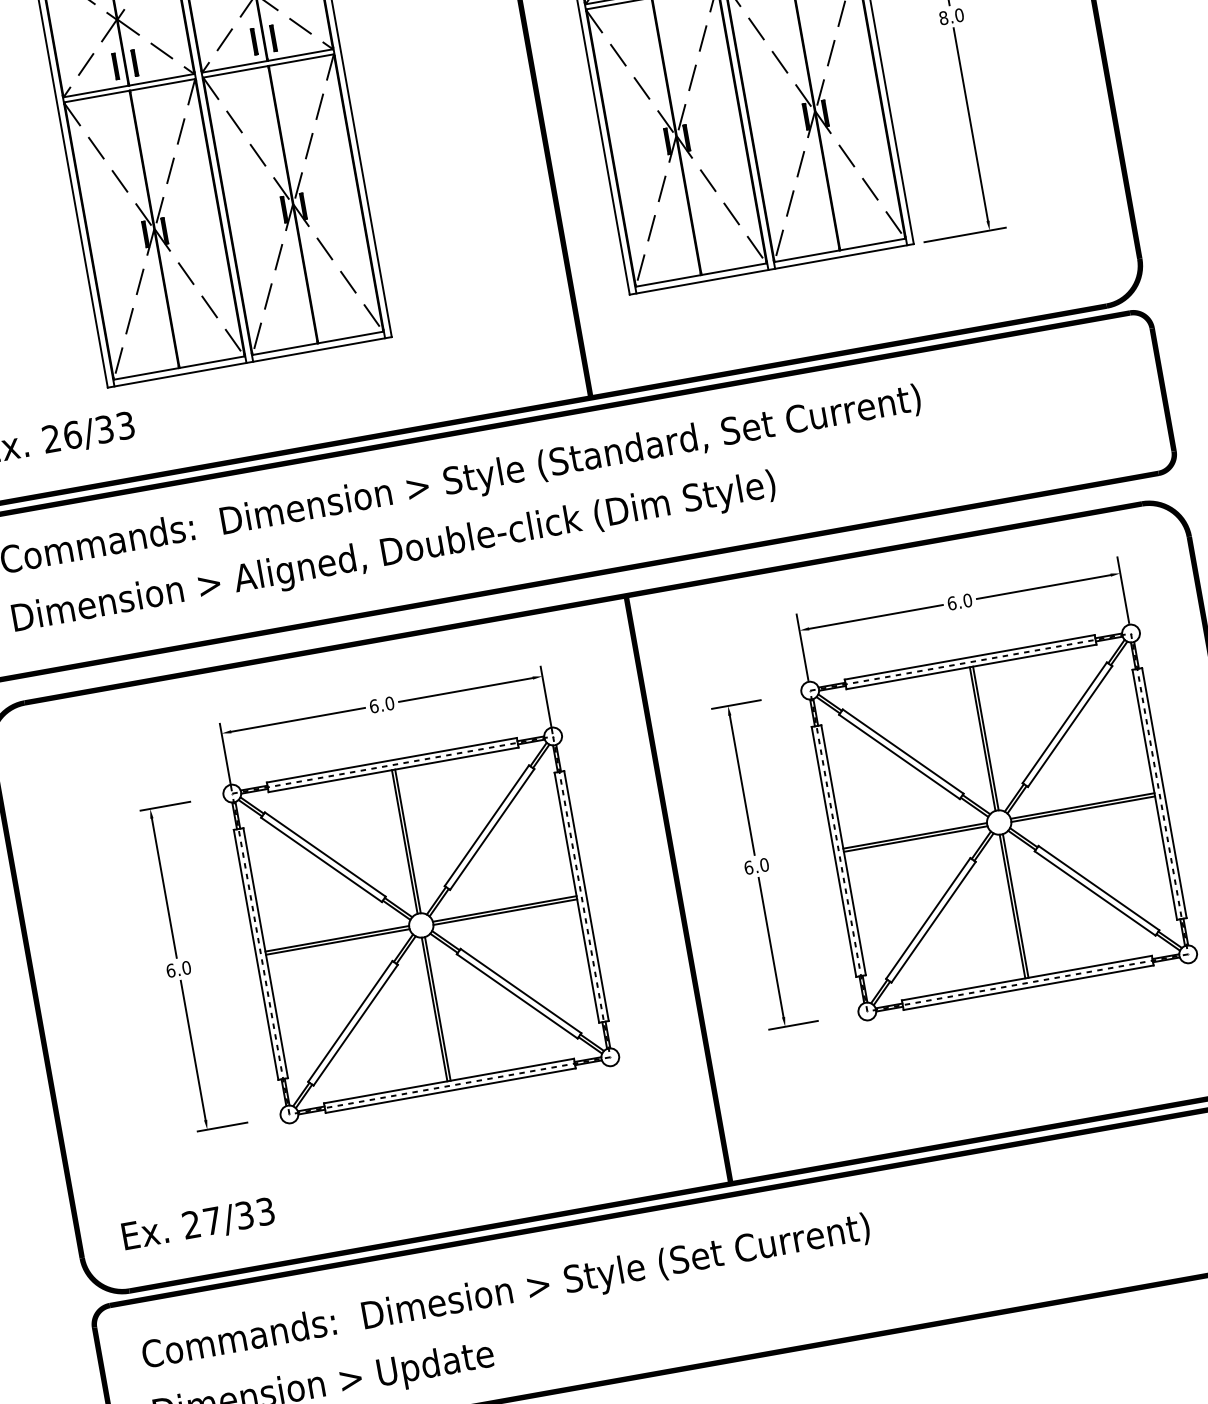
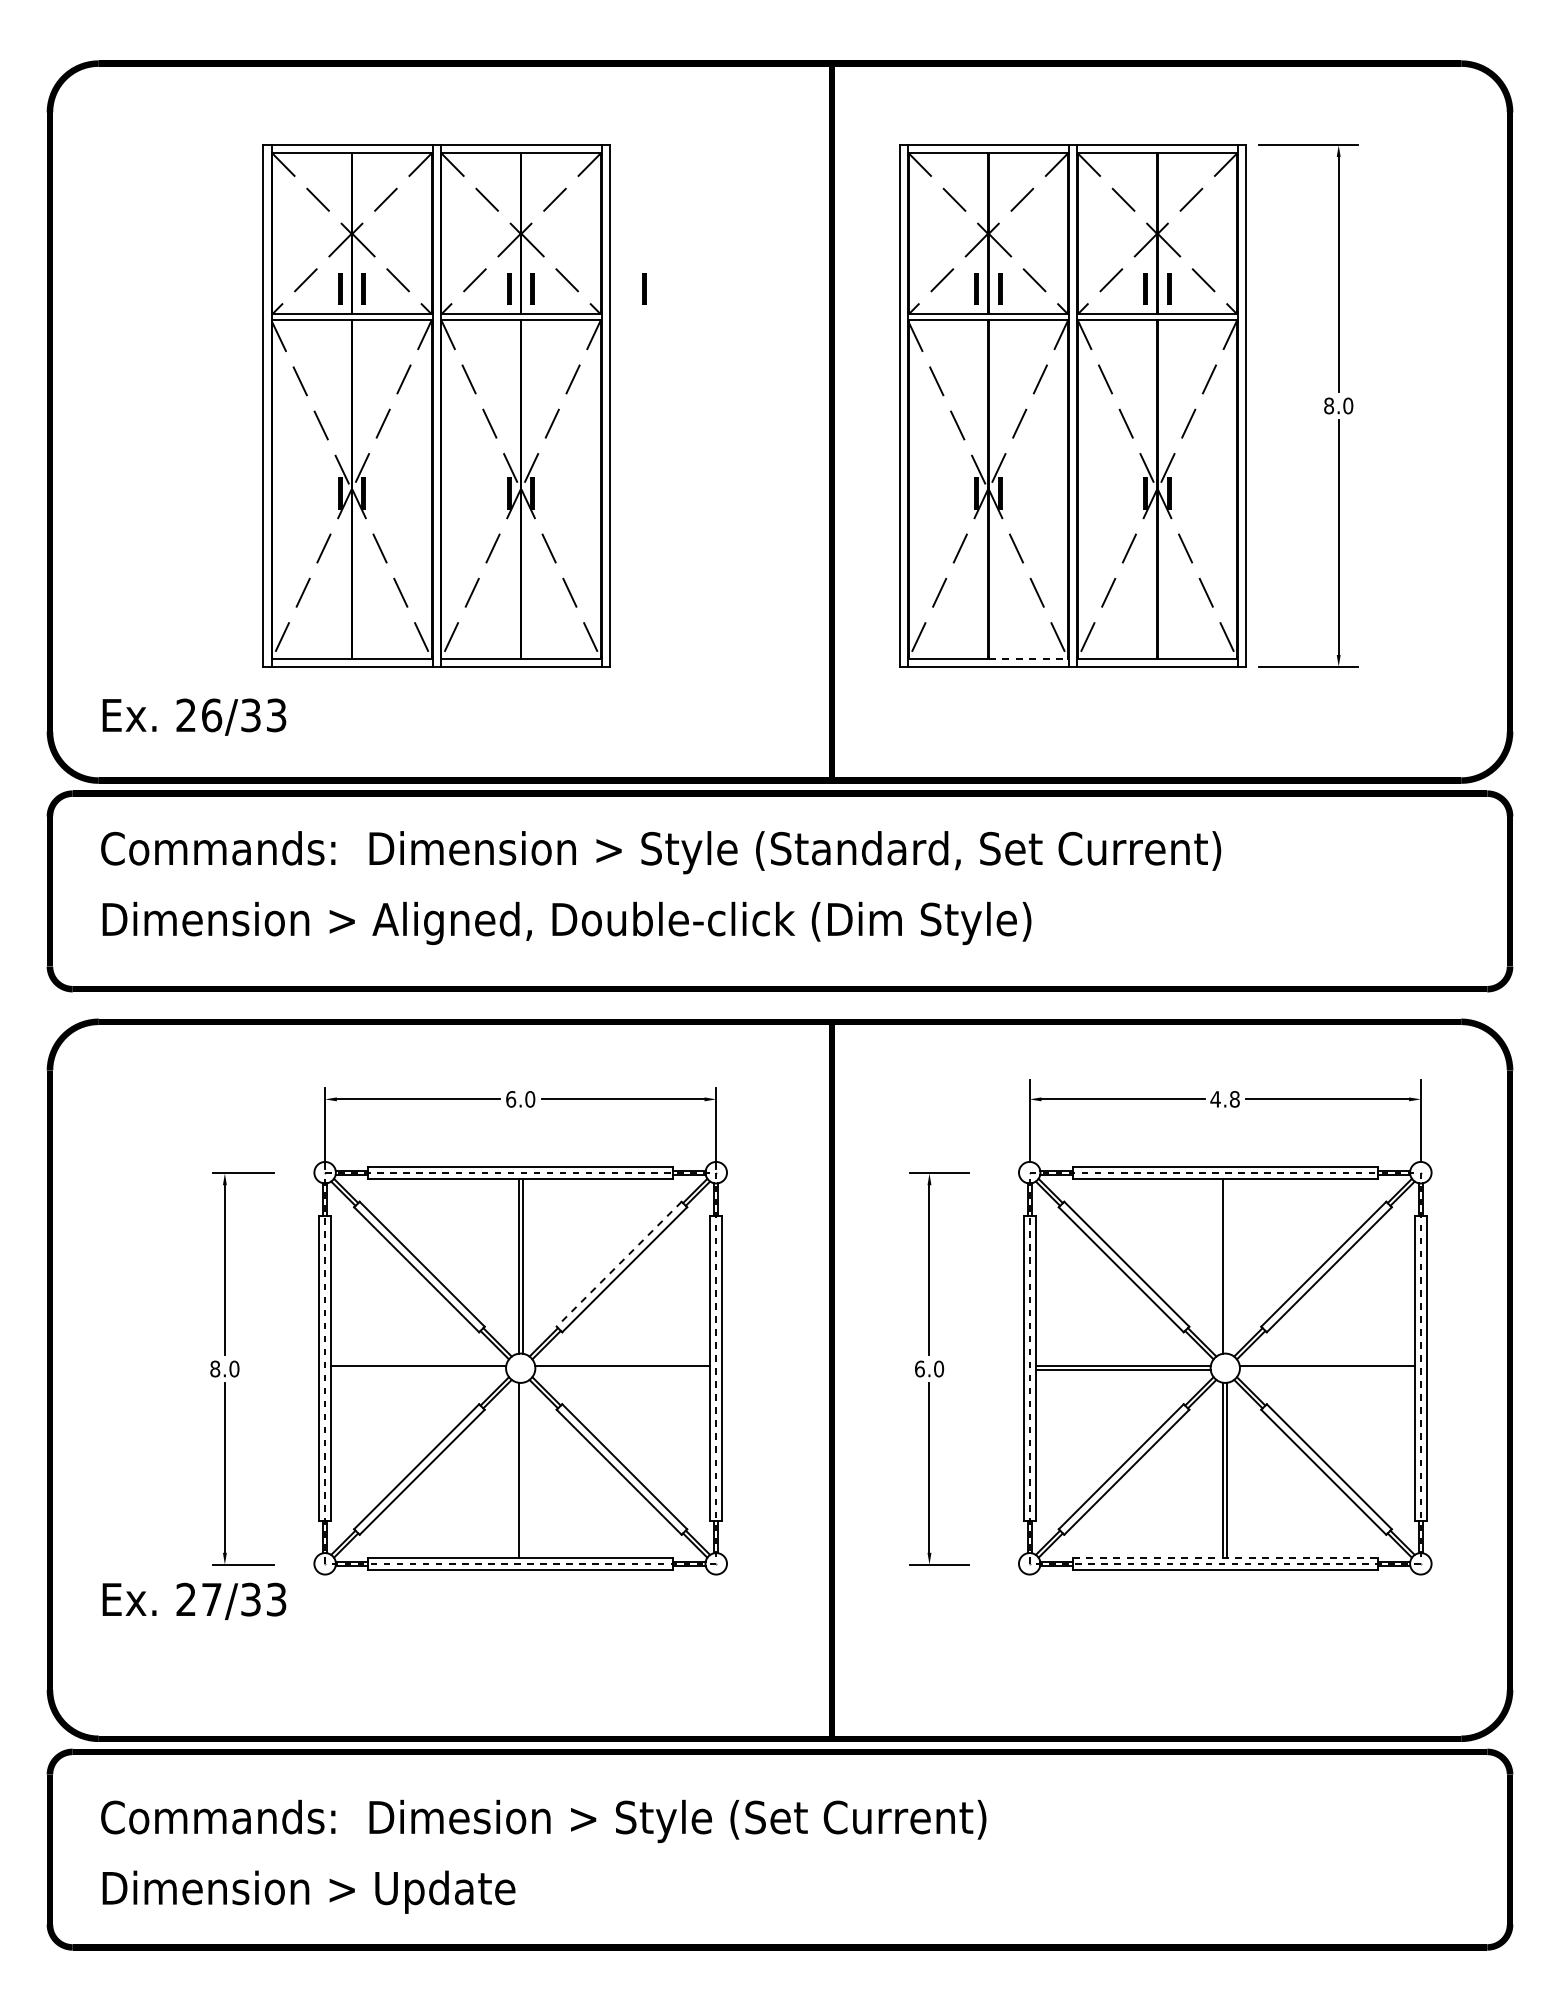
line: (365, 21) -> (644, 288), added
line: (734, 269) -> (1028, 658), solid -> dashed
text: (959, 602) -> (1224, 1099), 6.0 -> 4.8
line: (986, 737) -> (1227, 1265), removed
line: (1082, 809) -> (1326, 1370), removed
line: (486, 826) -> (618, 1264), solid -> dashed
line: (505, 912) -> (622, 1370), removed
line: (337, 942) -> (418, 1370), removed
text: (171, 970) -> (215, 1368), 6.0 -> 8.0
line: (1027, 977) -> (1225, 1557), solid -> dashed
line: (437, 1008) -> (522, 1469), removed
text: (198, 1224) -> (194, 1600), moved

